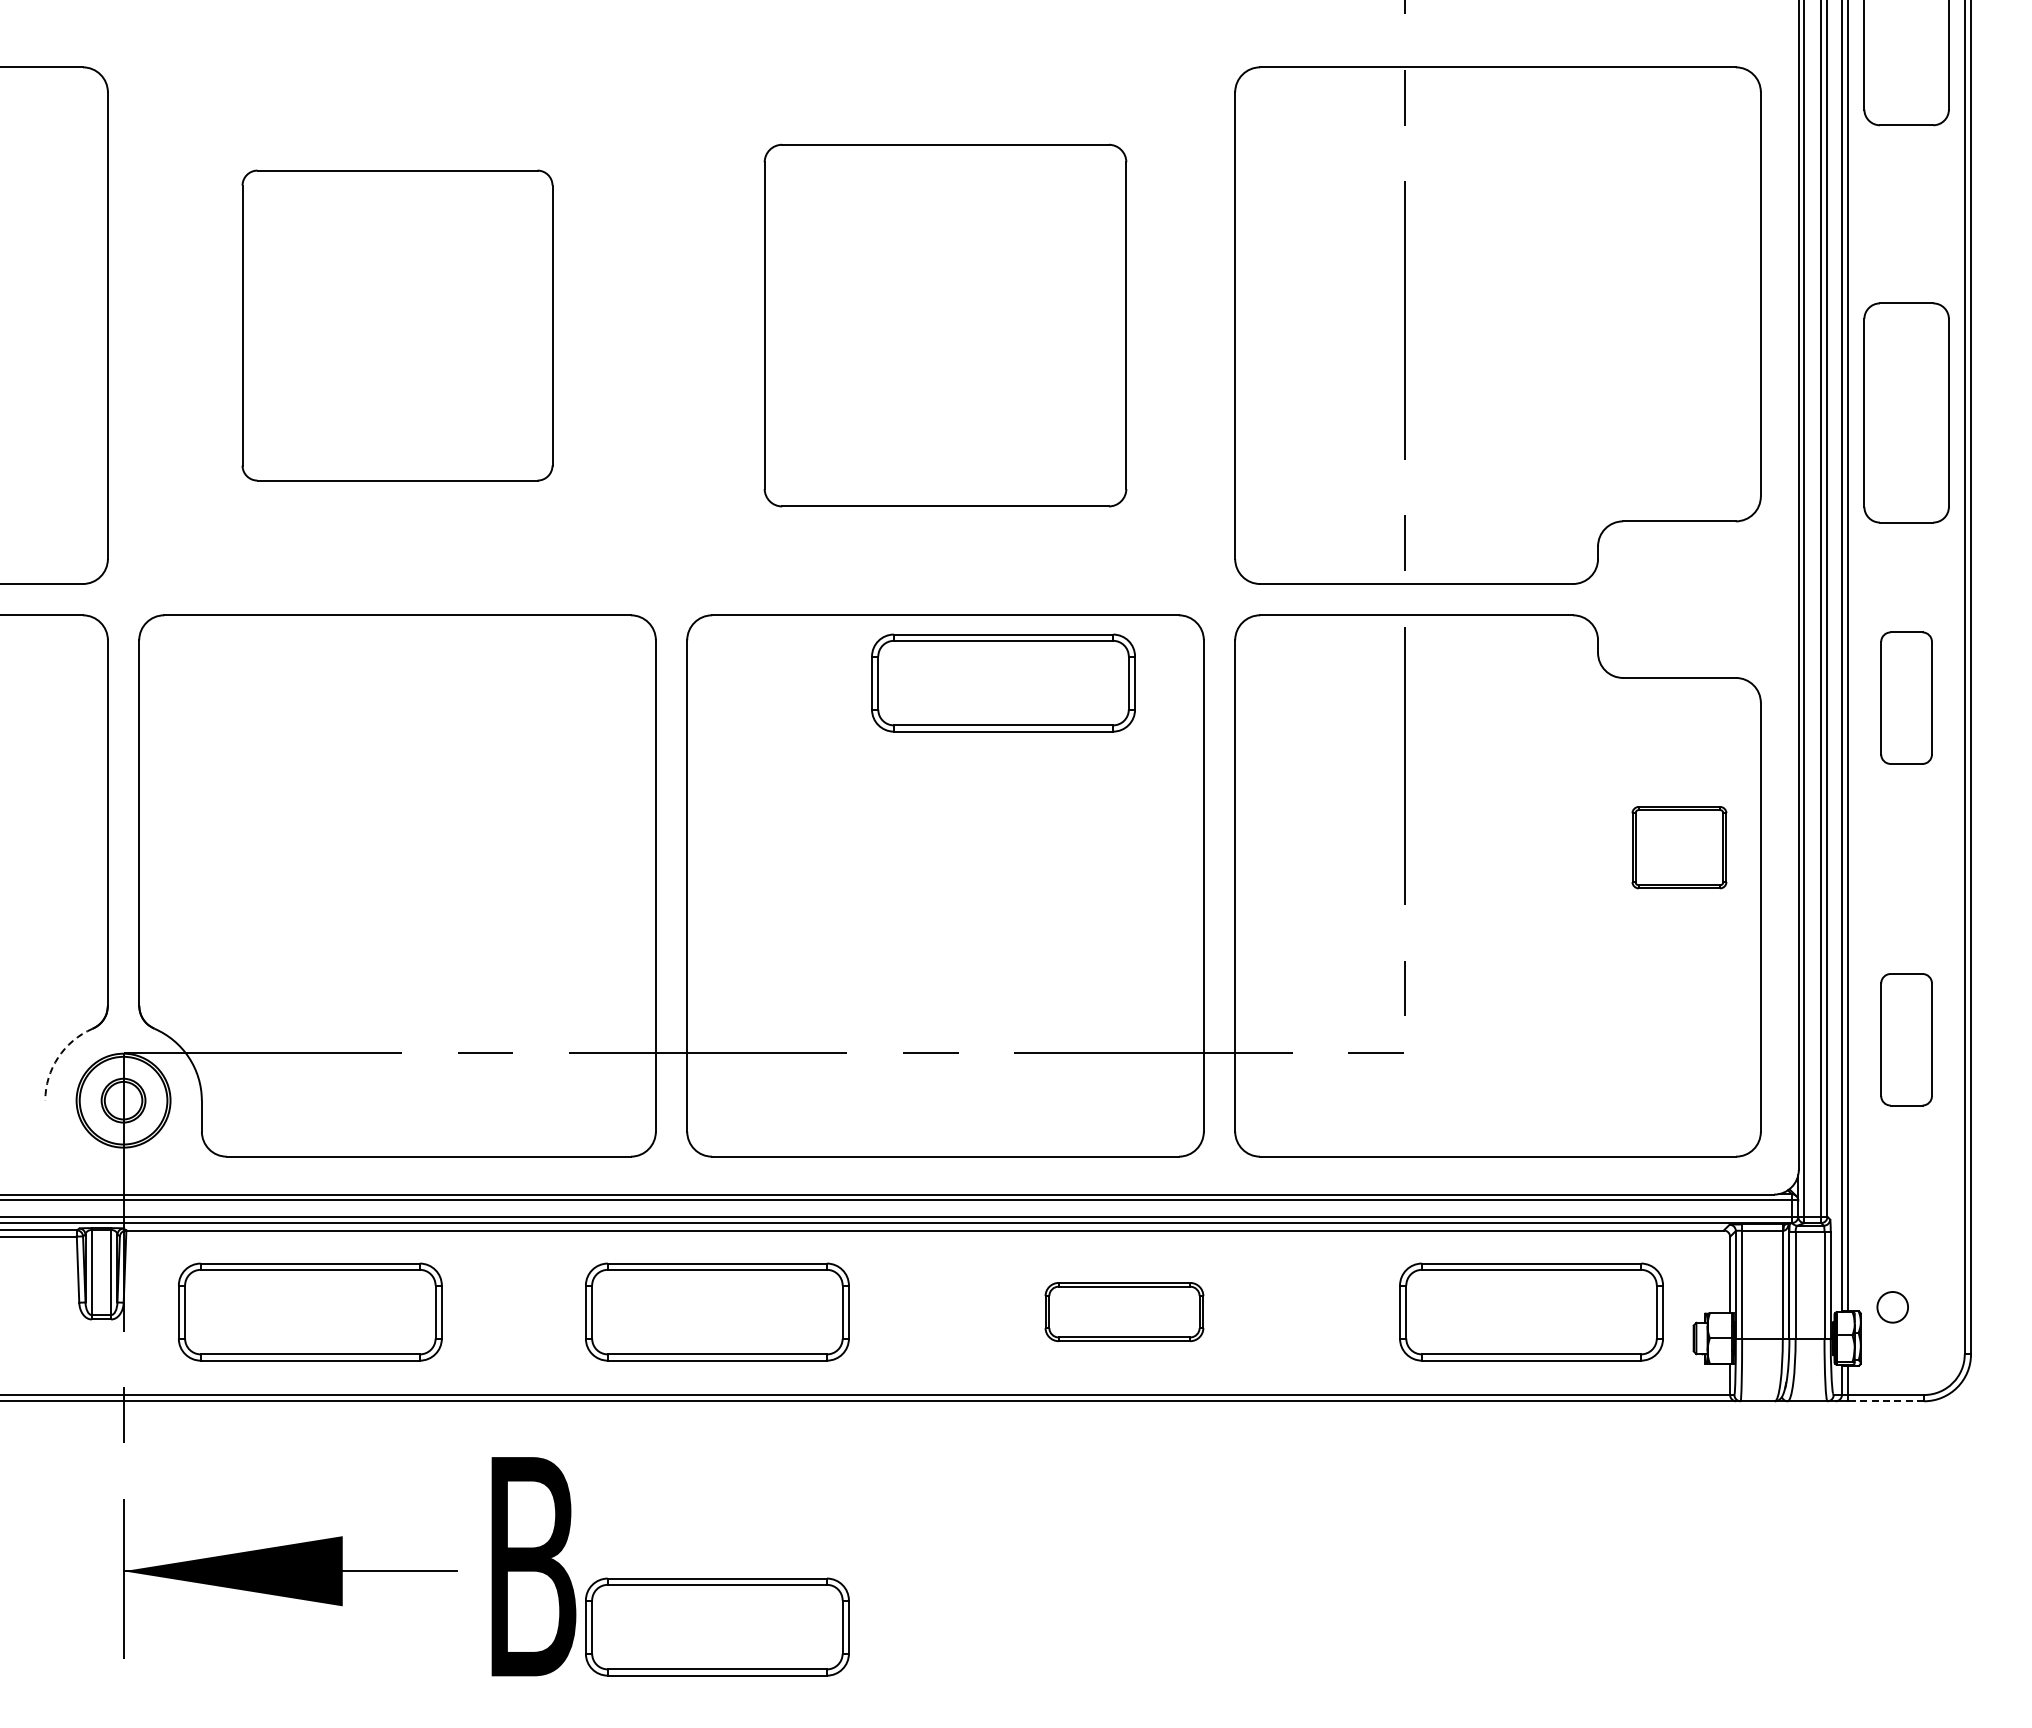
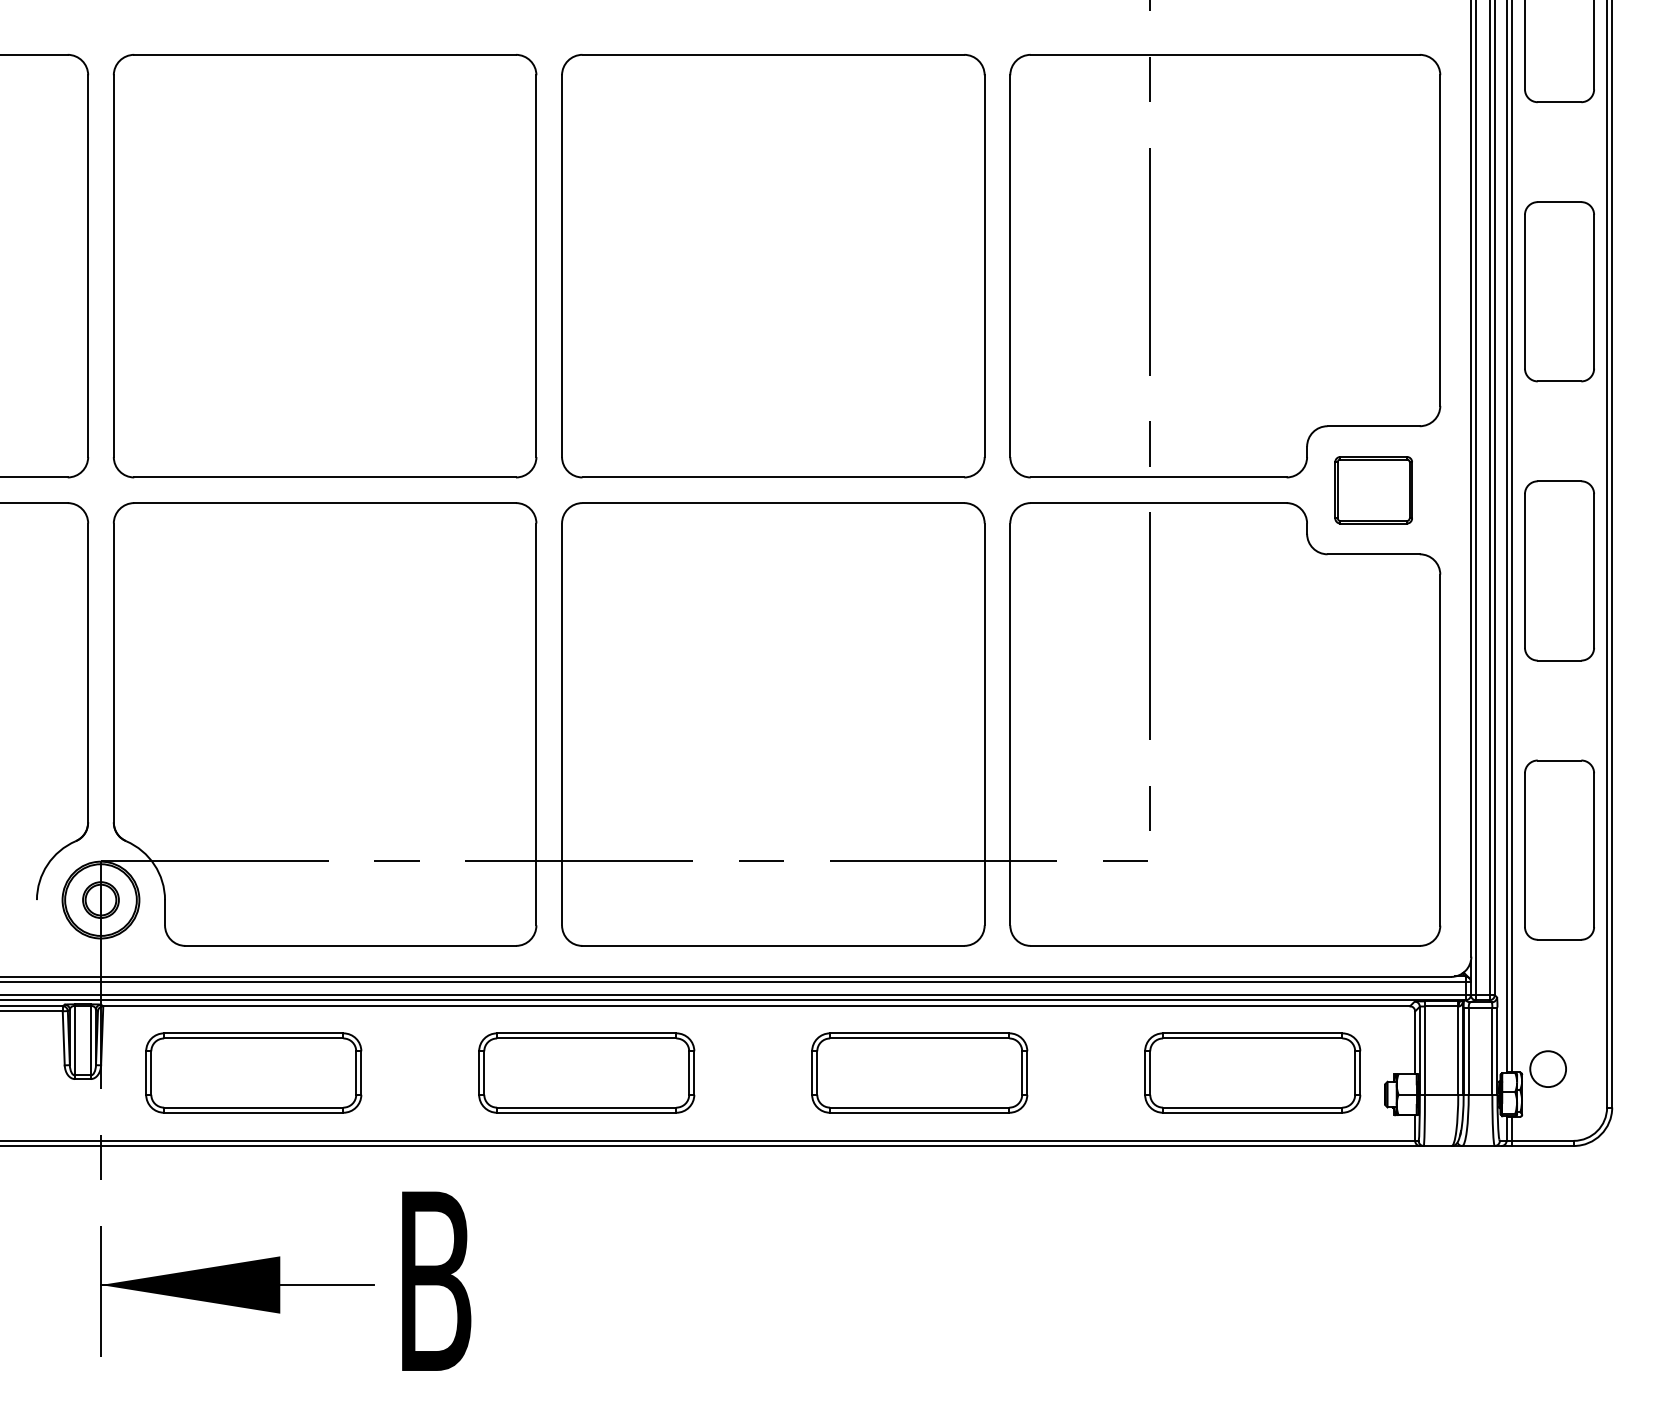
part: (397, 325) -> (325, 266), size x1.67
part: (945, 325) -> (773, 266), size x1.43
part: (1906, 412) -> (1559, 291), moved
part: (1003, 682) -> (820, 558), removed
part: (1906, 697) -> (1559, 570), size x1.67
part: (1679, 847) -> (1373, 490), moved
part: (1906, 1039) -> (1559, 850), size x1.67
arc: (58, 1057) -> (47, 864), dashed -> solid
circle: (1892, 1307) -> (1547, 1069), size x1.43
part: (1124, 1311) -> (919, 1072), size x1.67
line: (1886, 1401) -> (1543, 1146), dashed -> solid
part: (717, 1626) -> (586, 1330), removed

